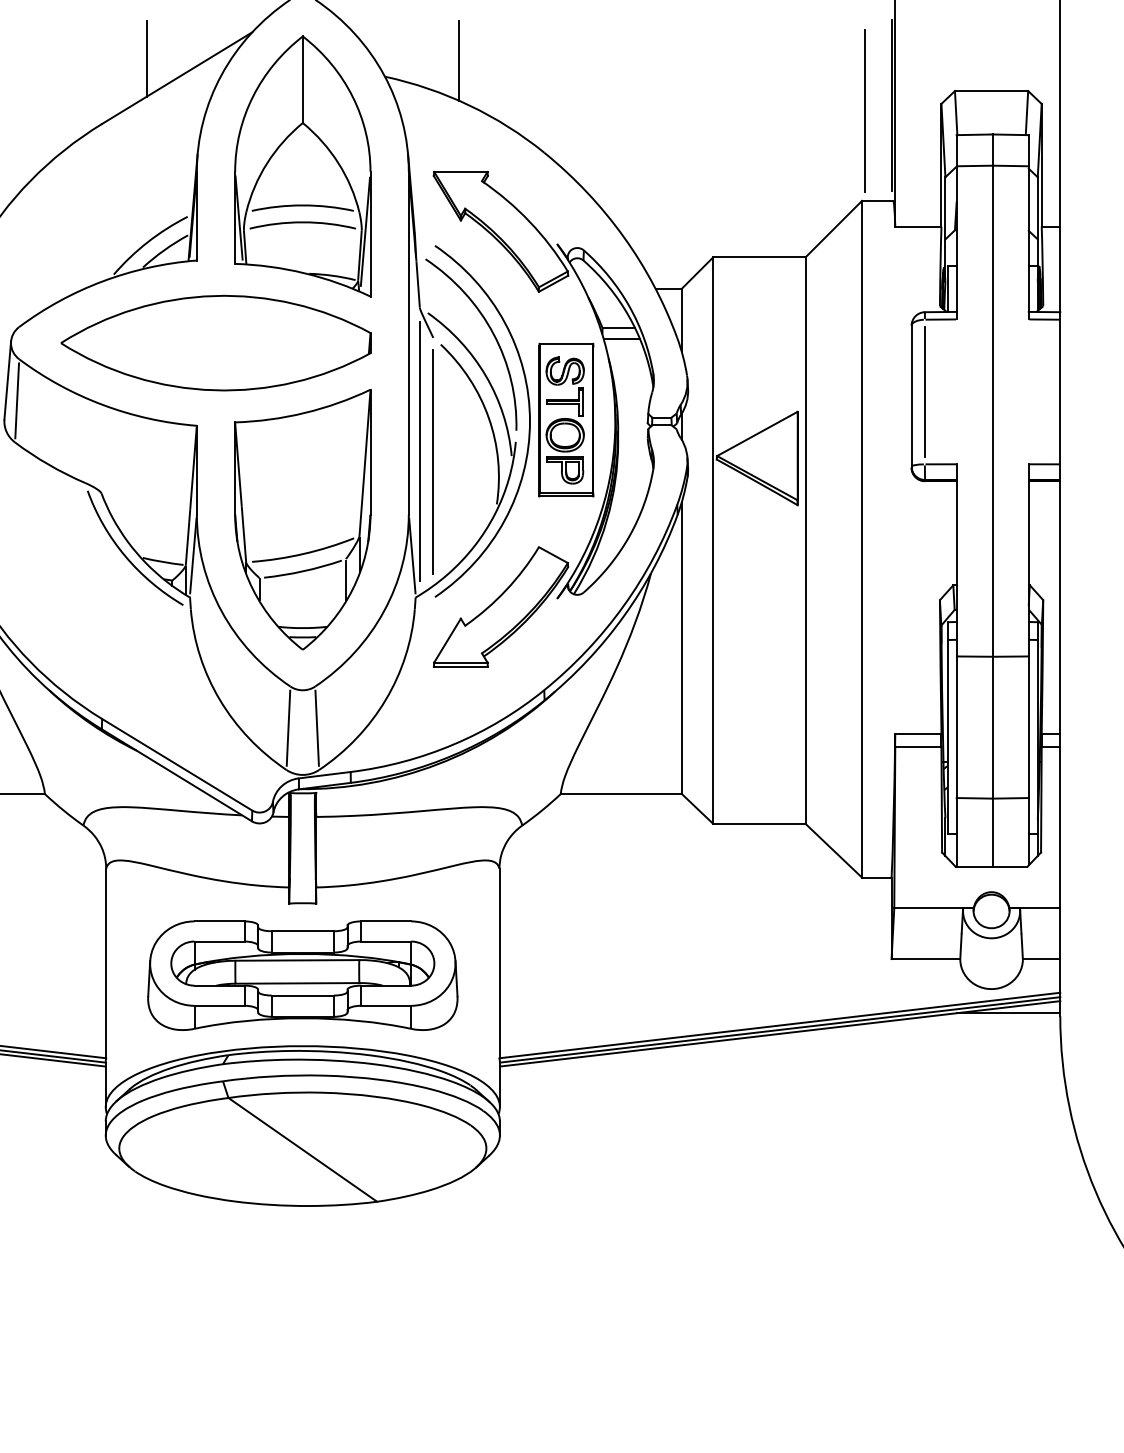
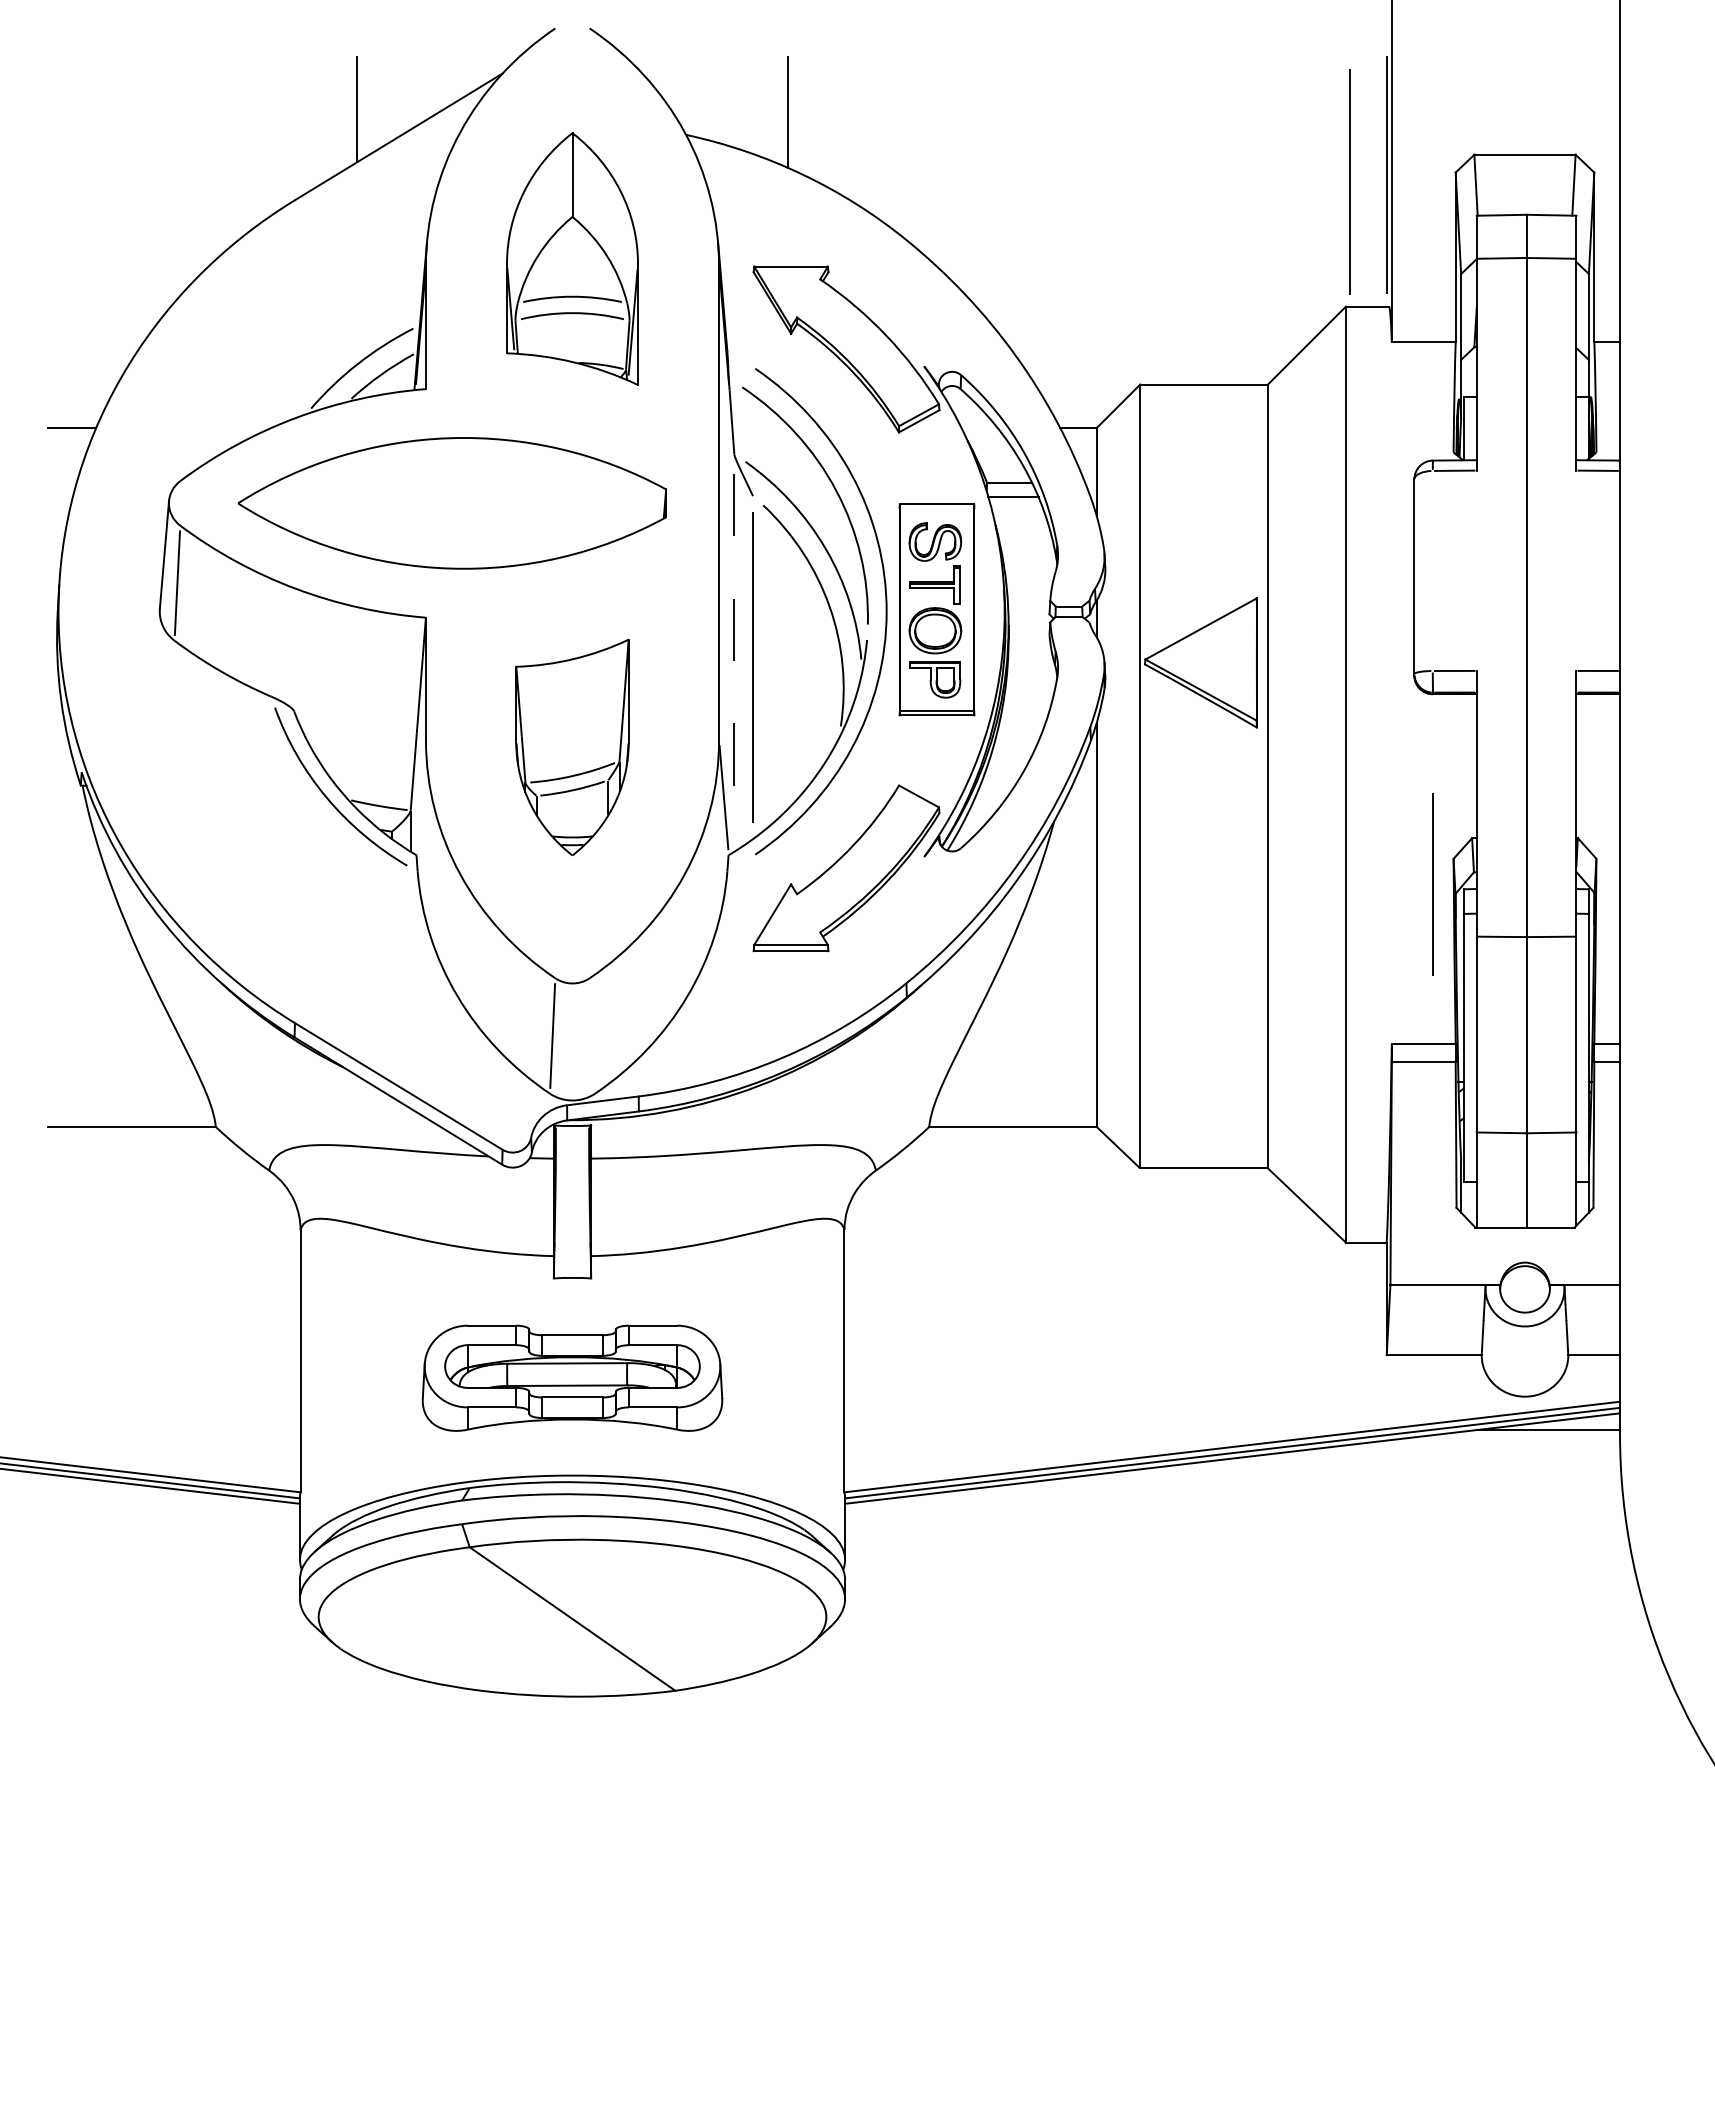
part: (302, 166) -> (572, 258), size x0.7
line: (924, 391) -> (1432, 884), moved
line: (419, 451) -> (734, 653), solid -> dashed
part: (302, 519) -> (572, 747), size x0.6
line: (192, 555) -> (420, 797), removed
line: (316, 727) -> (591, 1035), removed
part: (302, 975) -> (572, 1378), size x0.7

